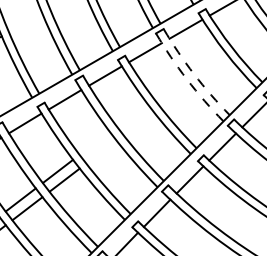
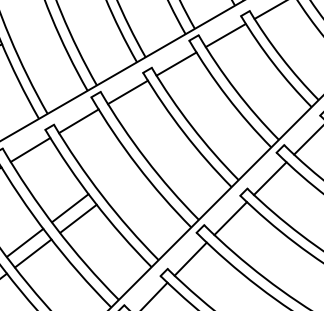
arc: (194, 74) -> (236, 90), dashed -> solid
arc: (187, 79) -> (227, 96), dashed -> solid

